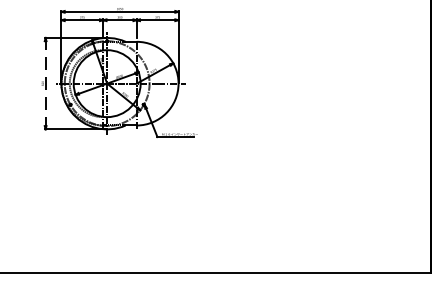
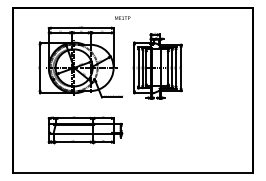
part: (257, 81) -> (157, 66), added
line: (46, 82) -> (40, 67), dashed -> solid
part: (127, 196) -> (85, 130), added

